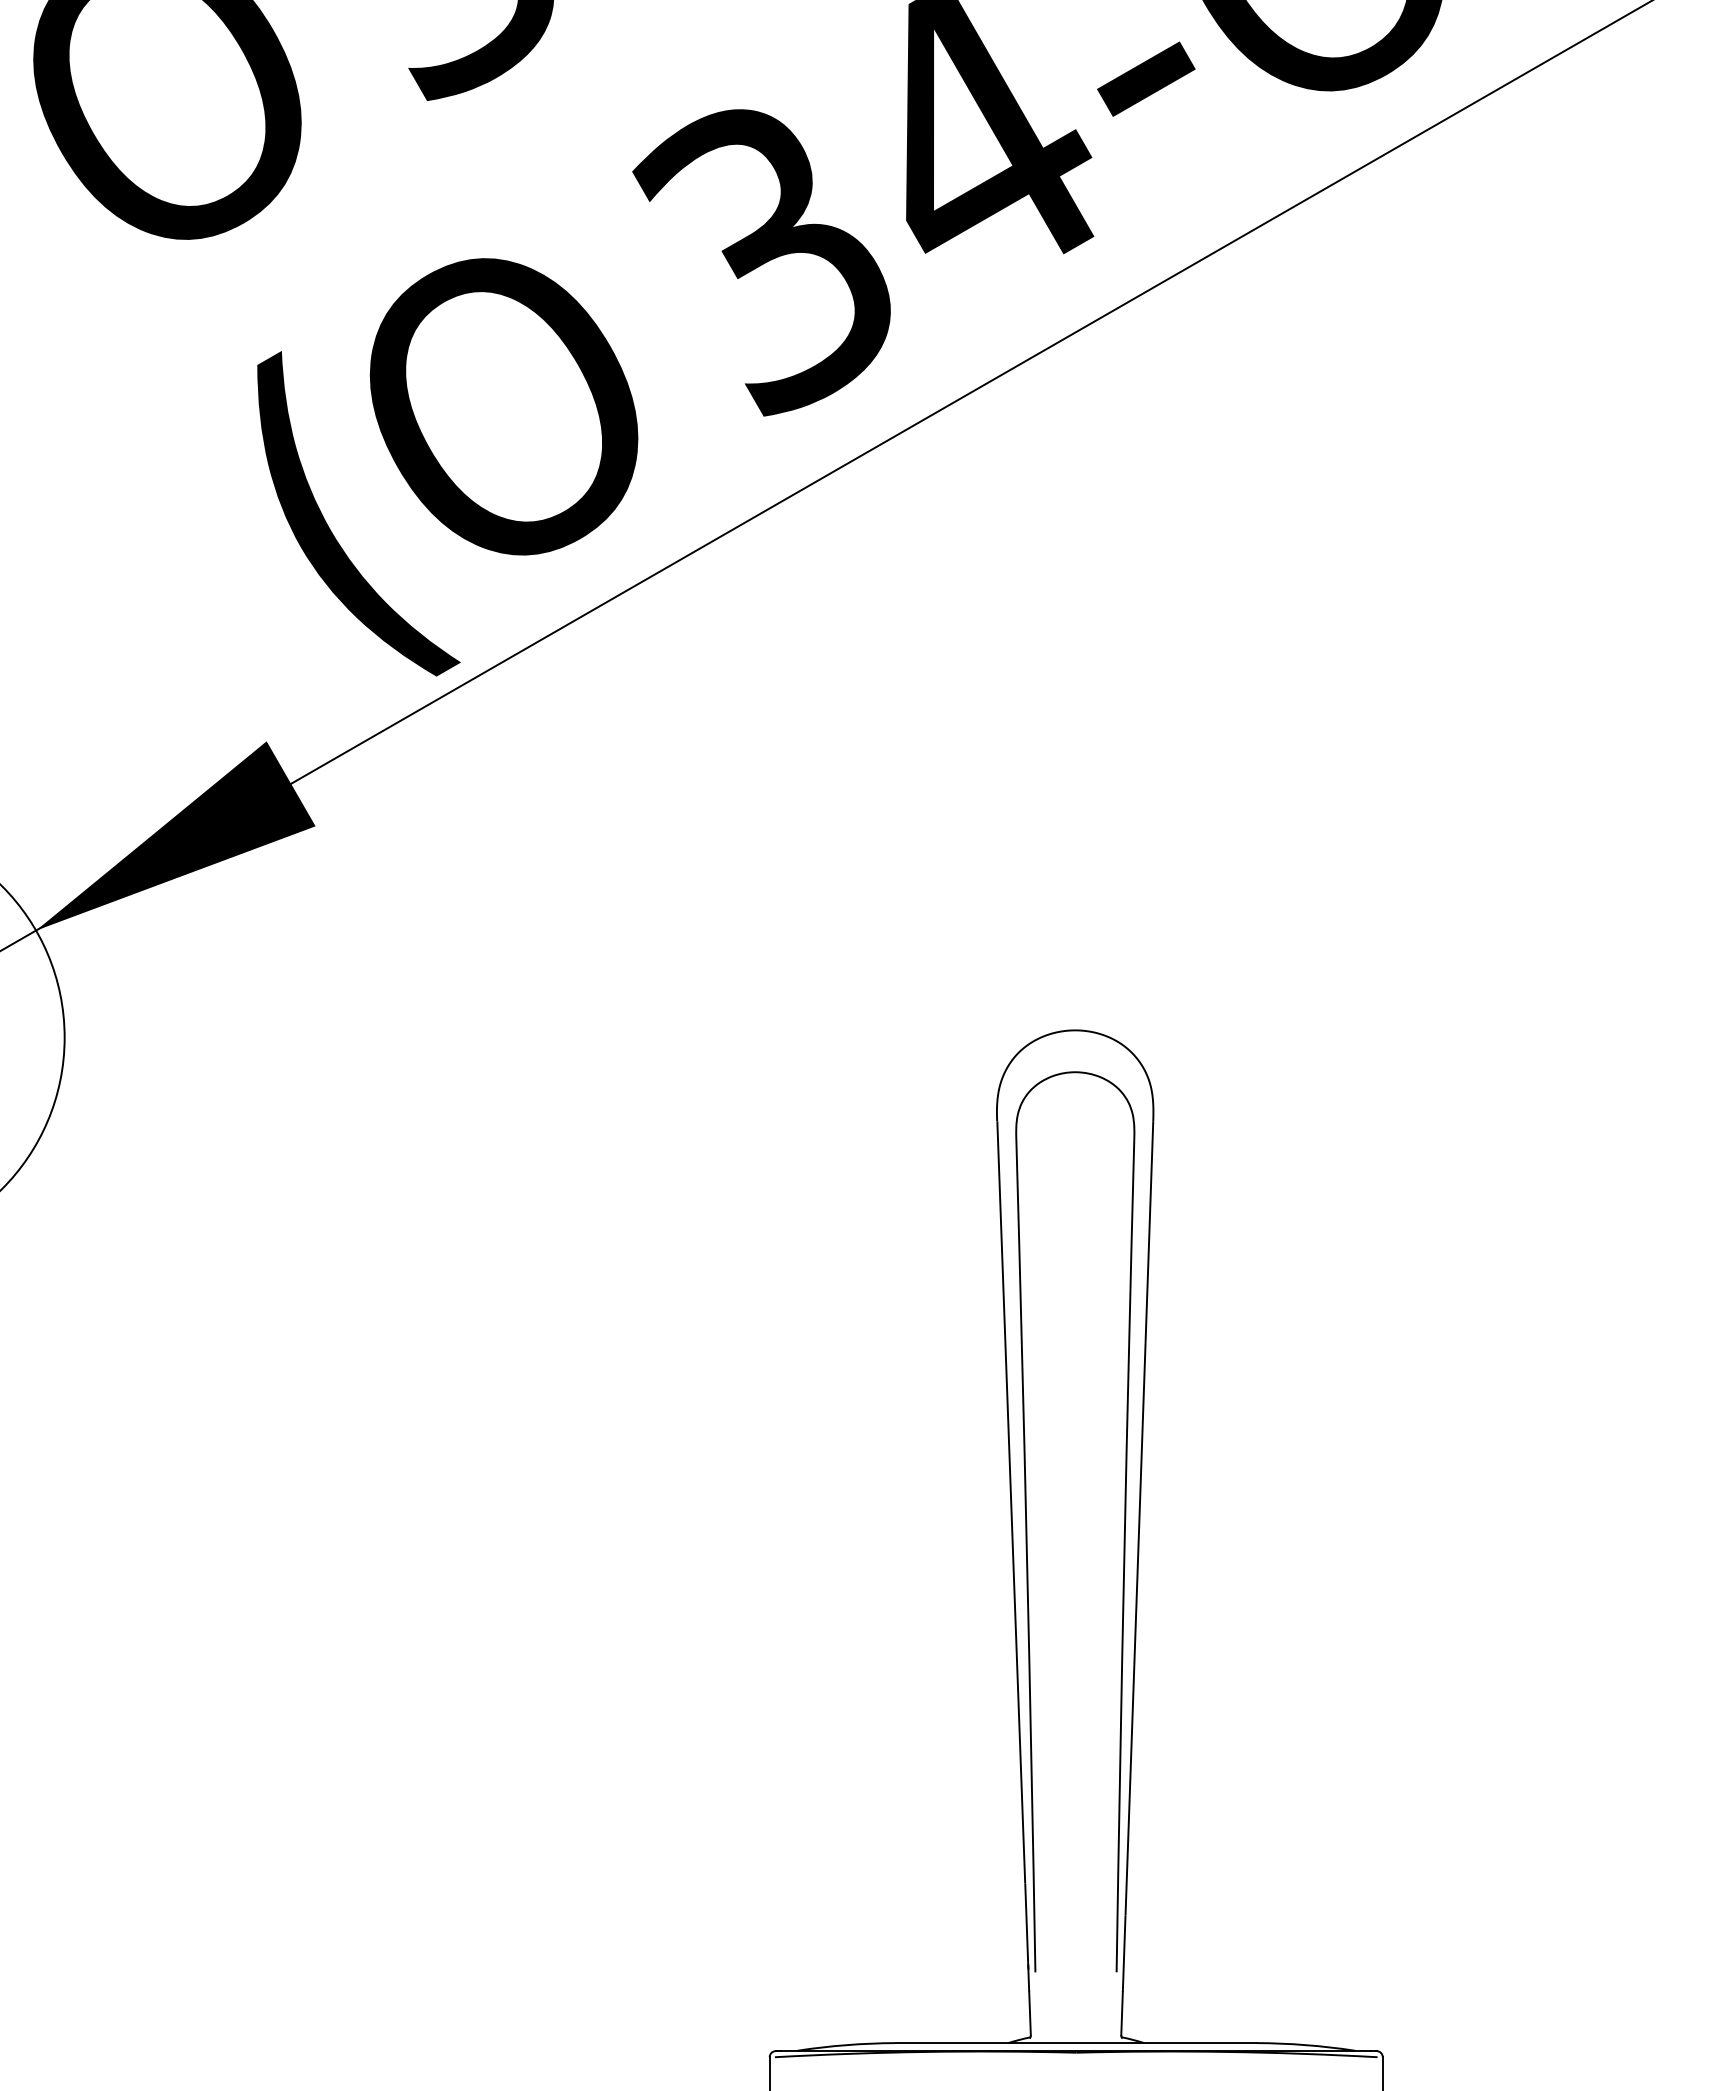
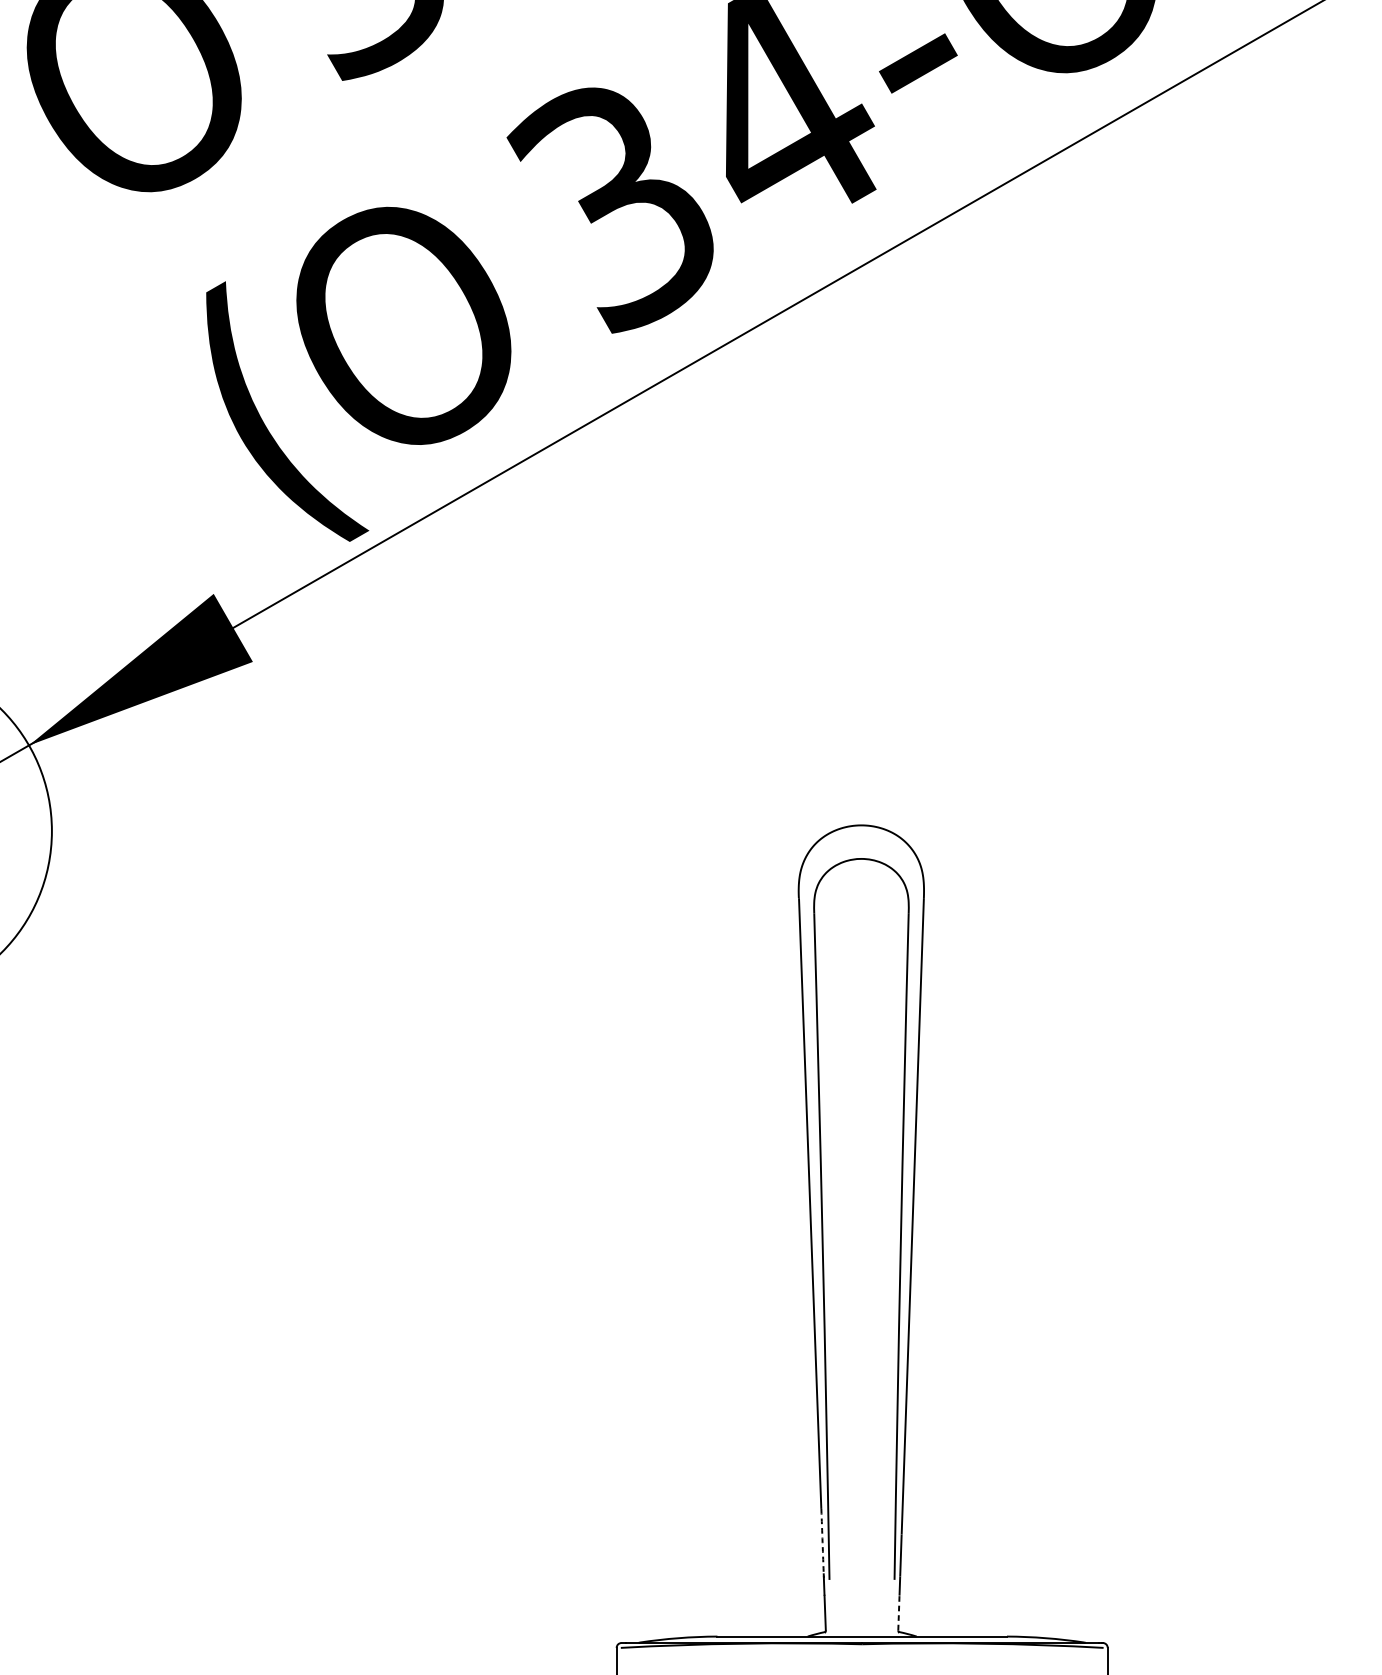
arc: (1026, 1925) -> (822, 1542), solid -> dashed
line: (1122, 2013) -> (899, 1612), solid -> dashed

